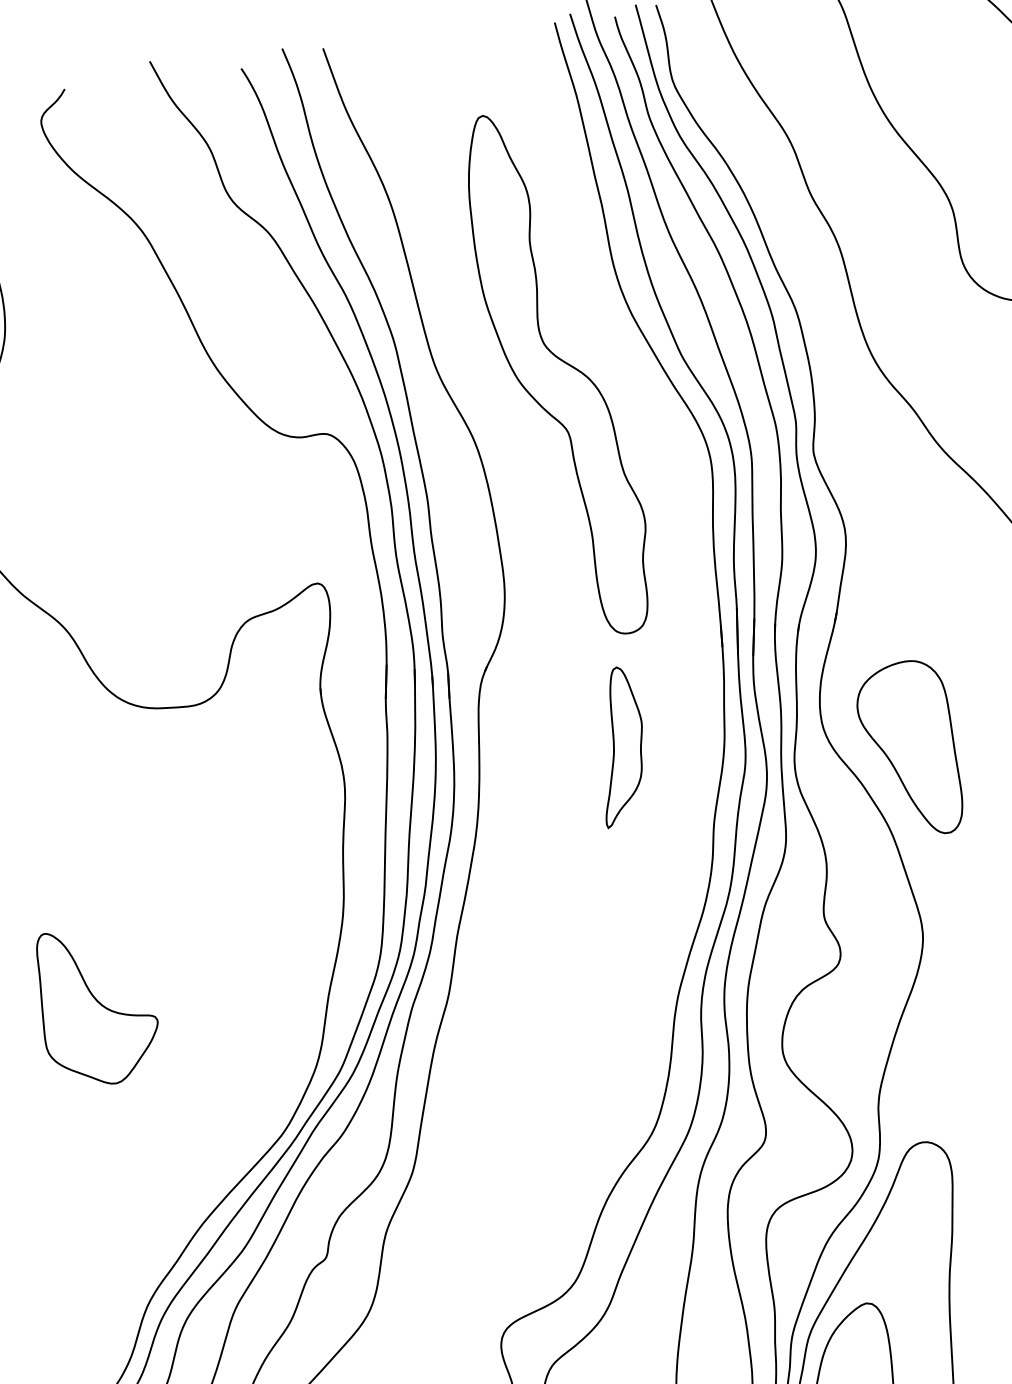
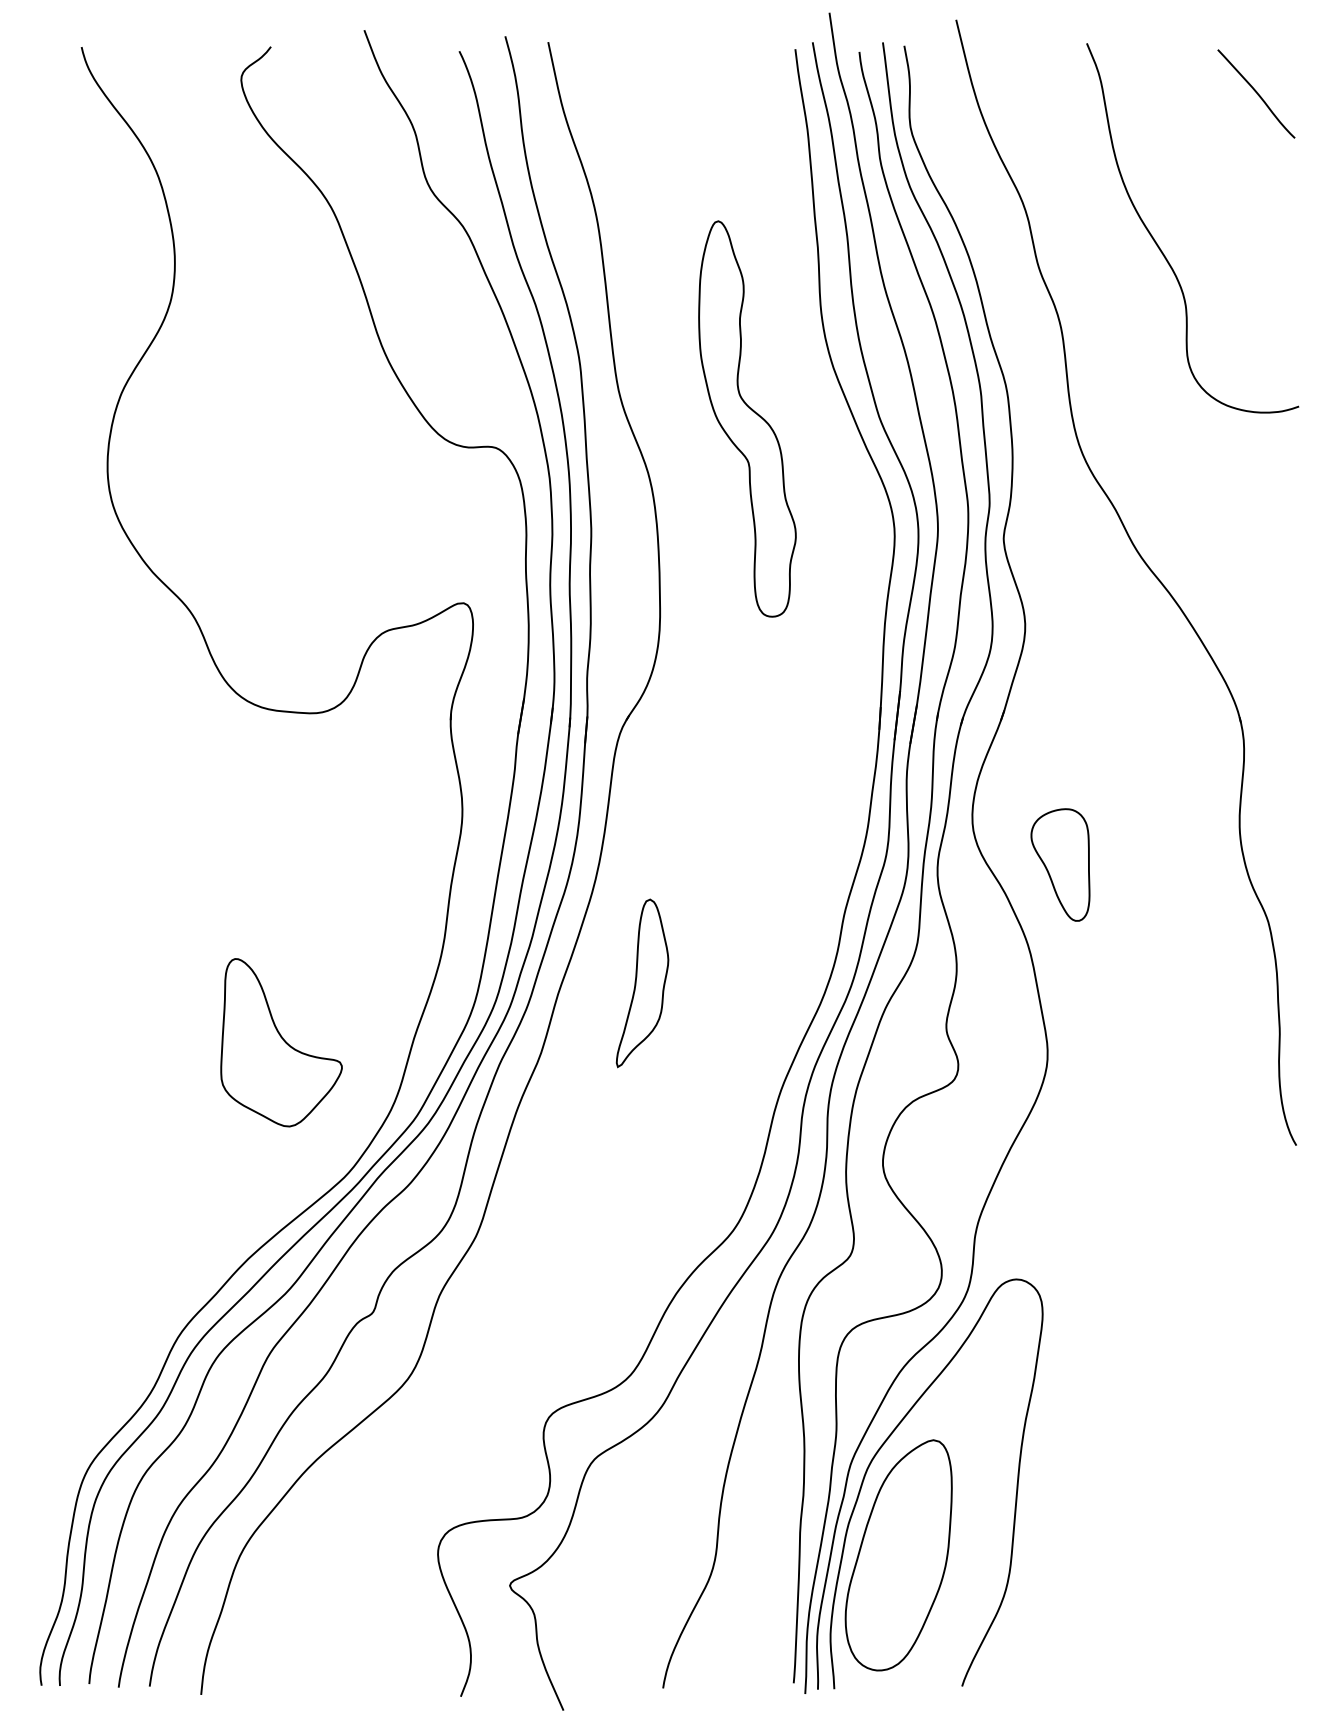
part: (558, 373) -> (747, 418), size x0.7
part: (620, 746) -> (642, 983), moved
part: (909, 749) -> (1060, 864), size x0.6
part: (97, 1005) -> (281, 1042), moved

